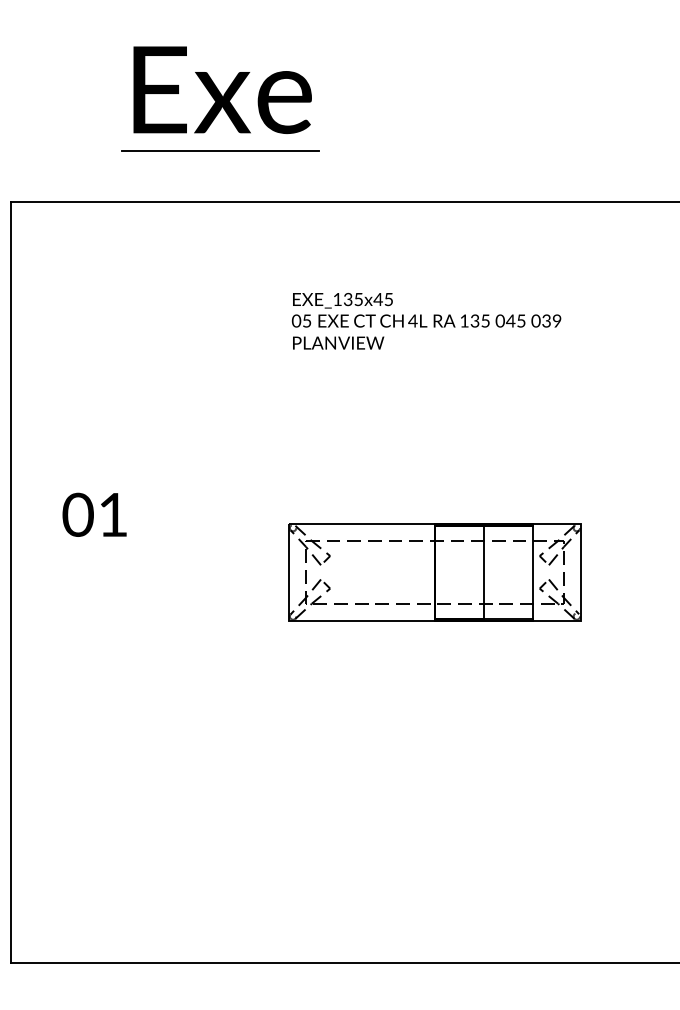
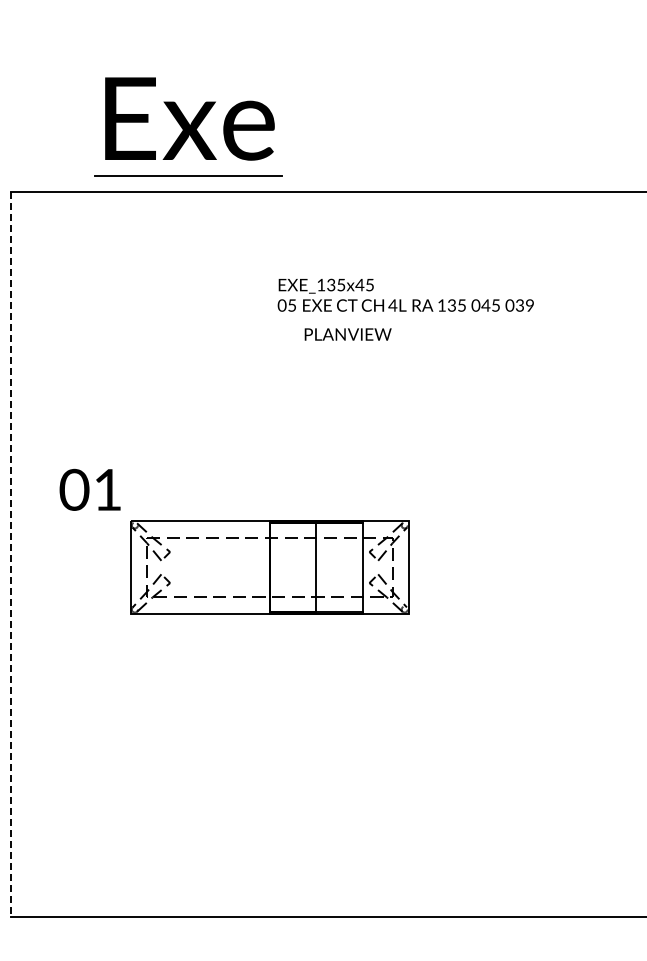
part: (221, 98) -> (188, 126), moved
text: (337, 343) -> (347, 334), moved
part: (434, 572) -> (269, 567), moved
line: (10, 582) -> (10, 554), solid -> dashed

